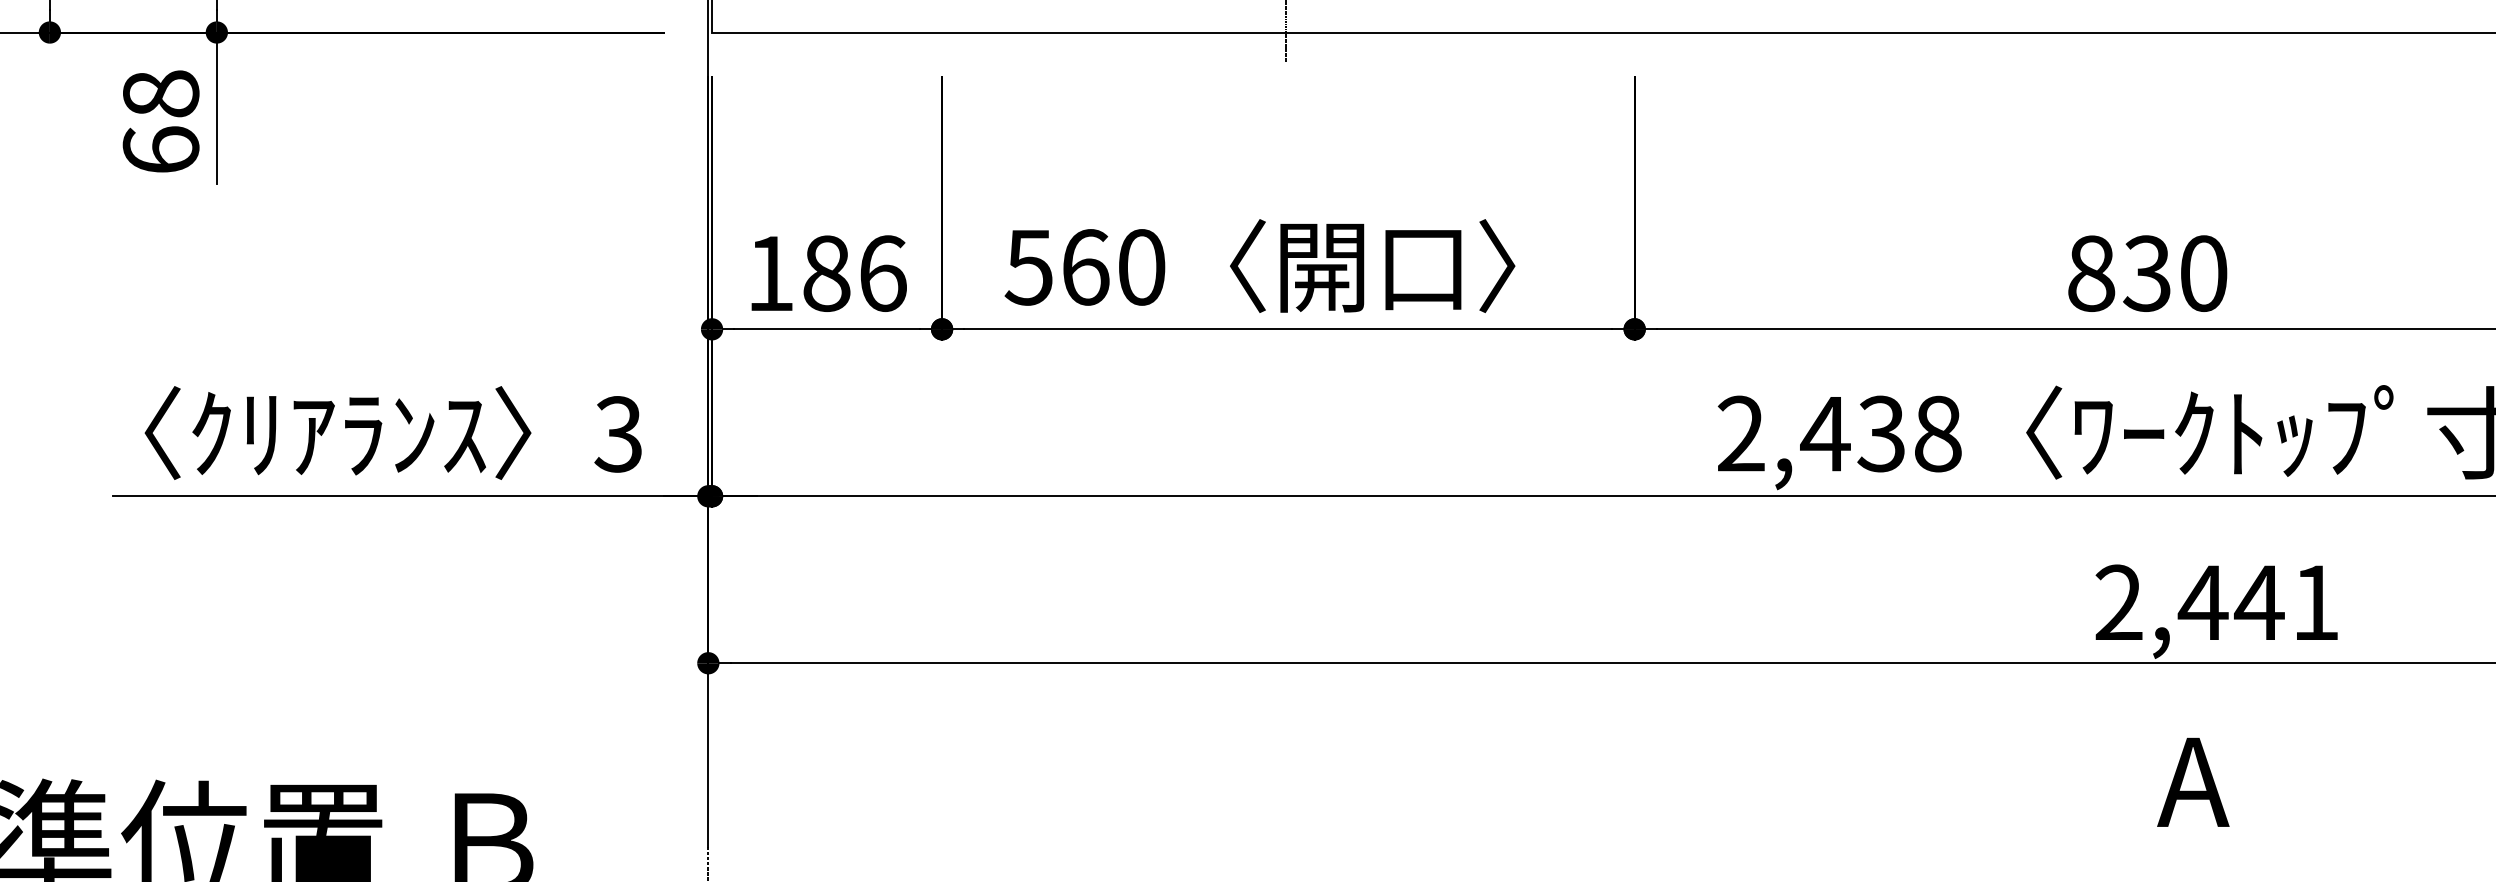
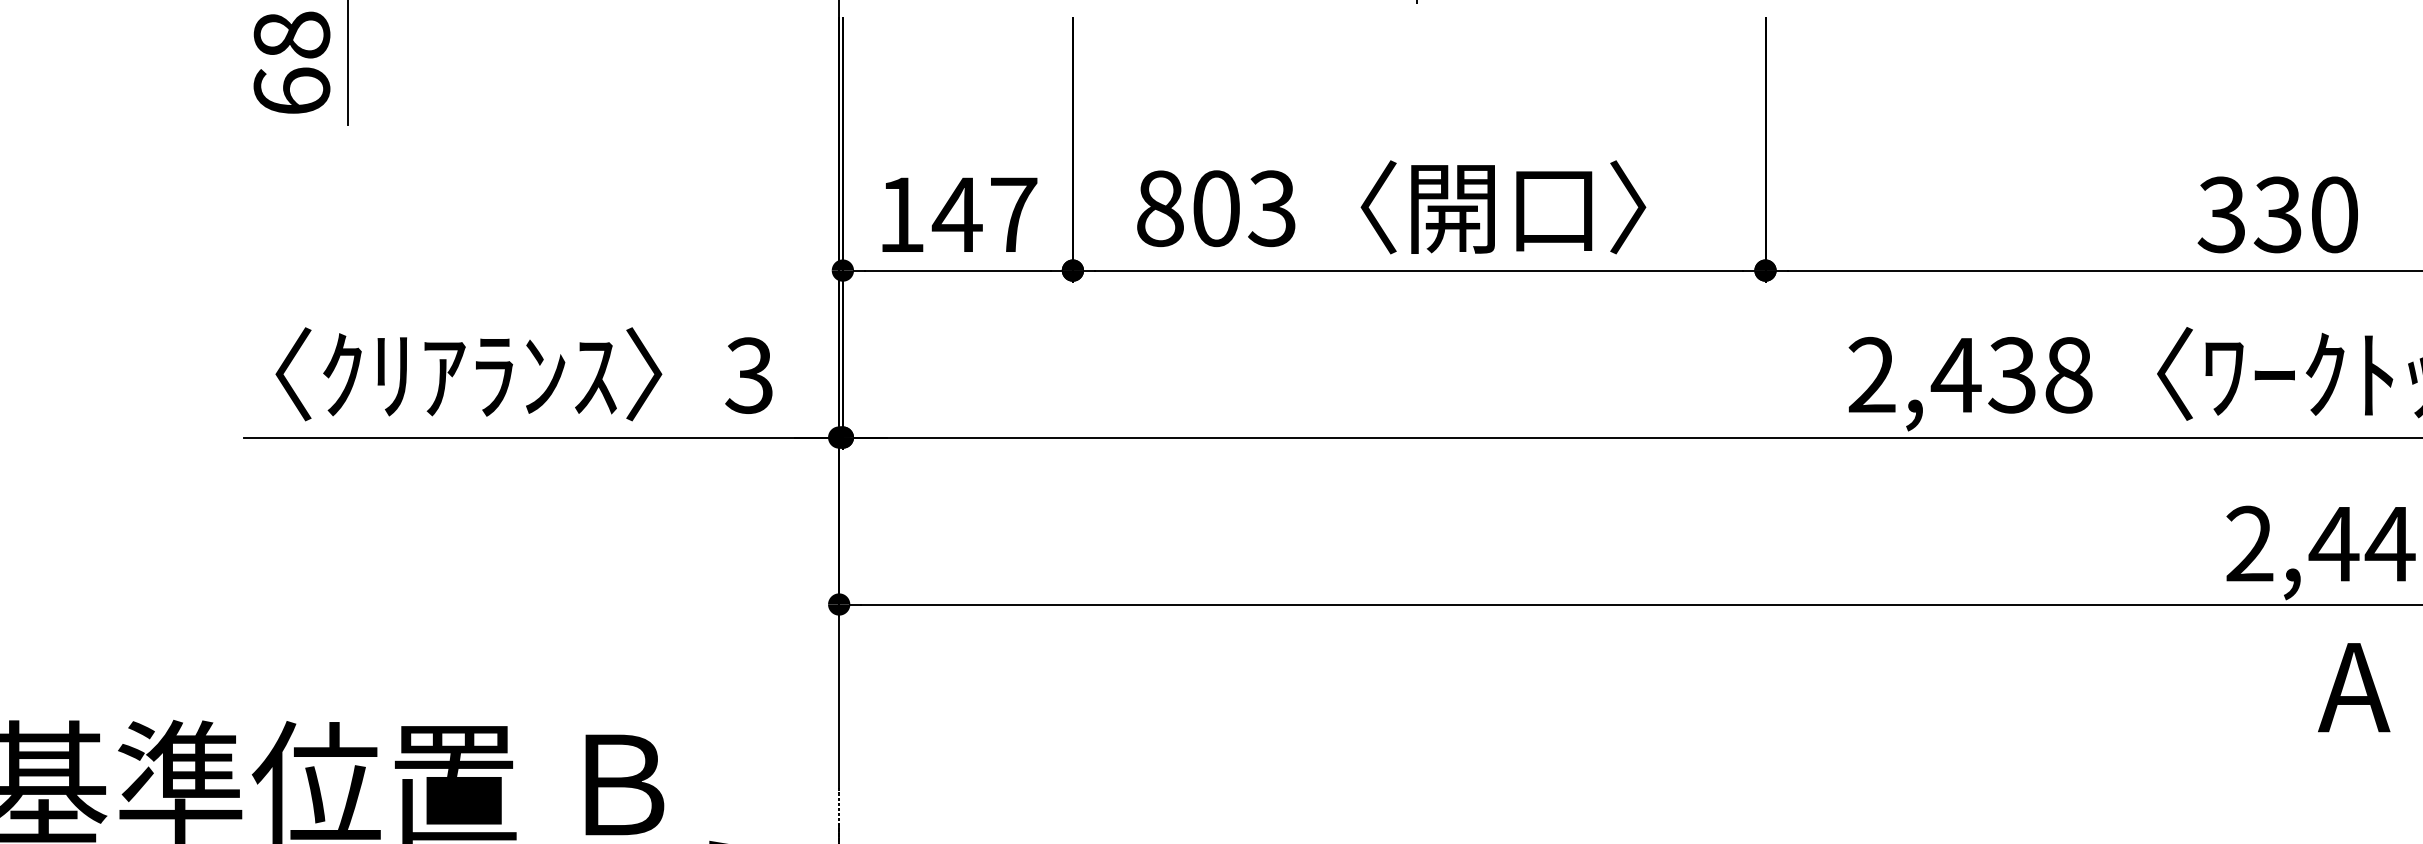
text: (1084, 267) -> (1215, 208), 560 -> 803
text: (853, 273) -> (984, 214), 186 -> 147
text: (2090, 273) -> (2221, 214), 830 -> 330
text: (2193, 781) -> (2354, 686), moved

